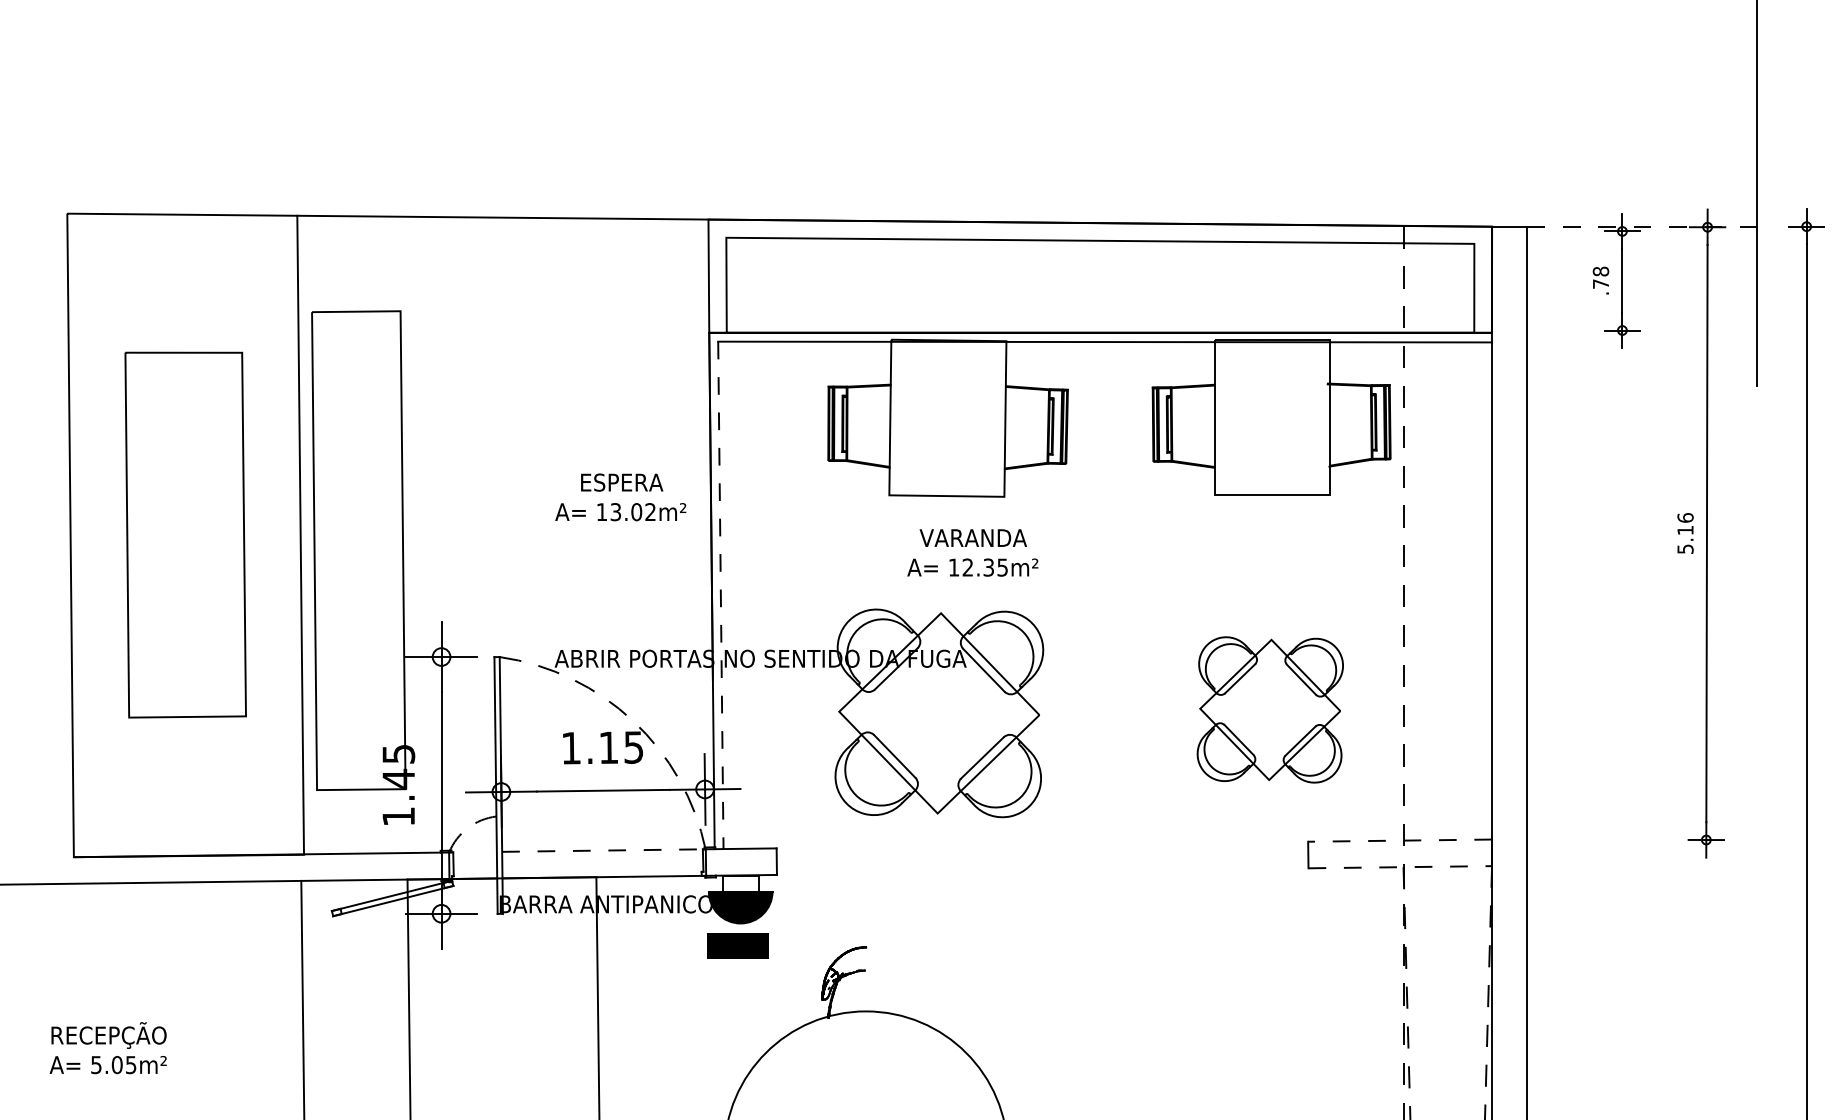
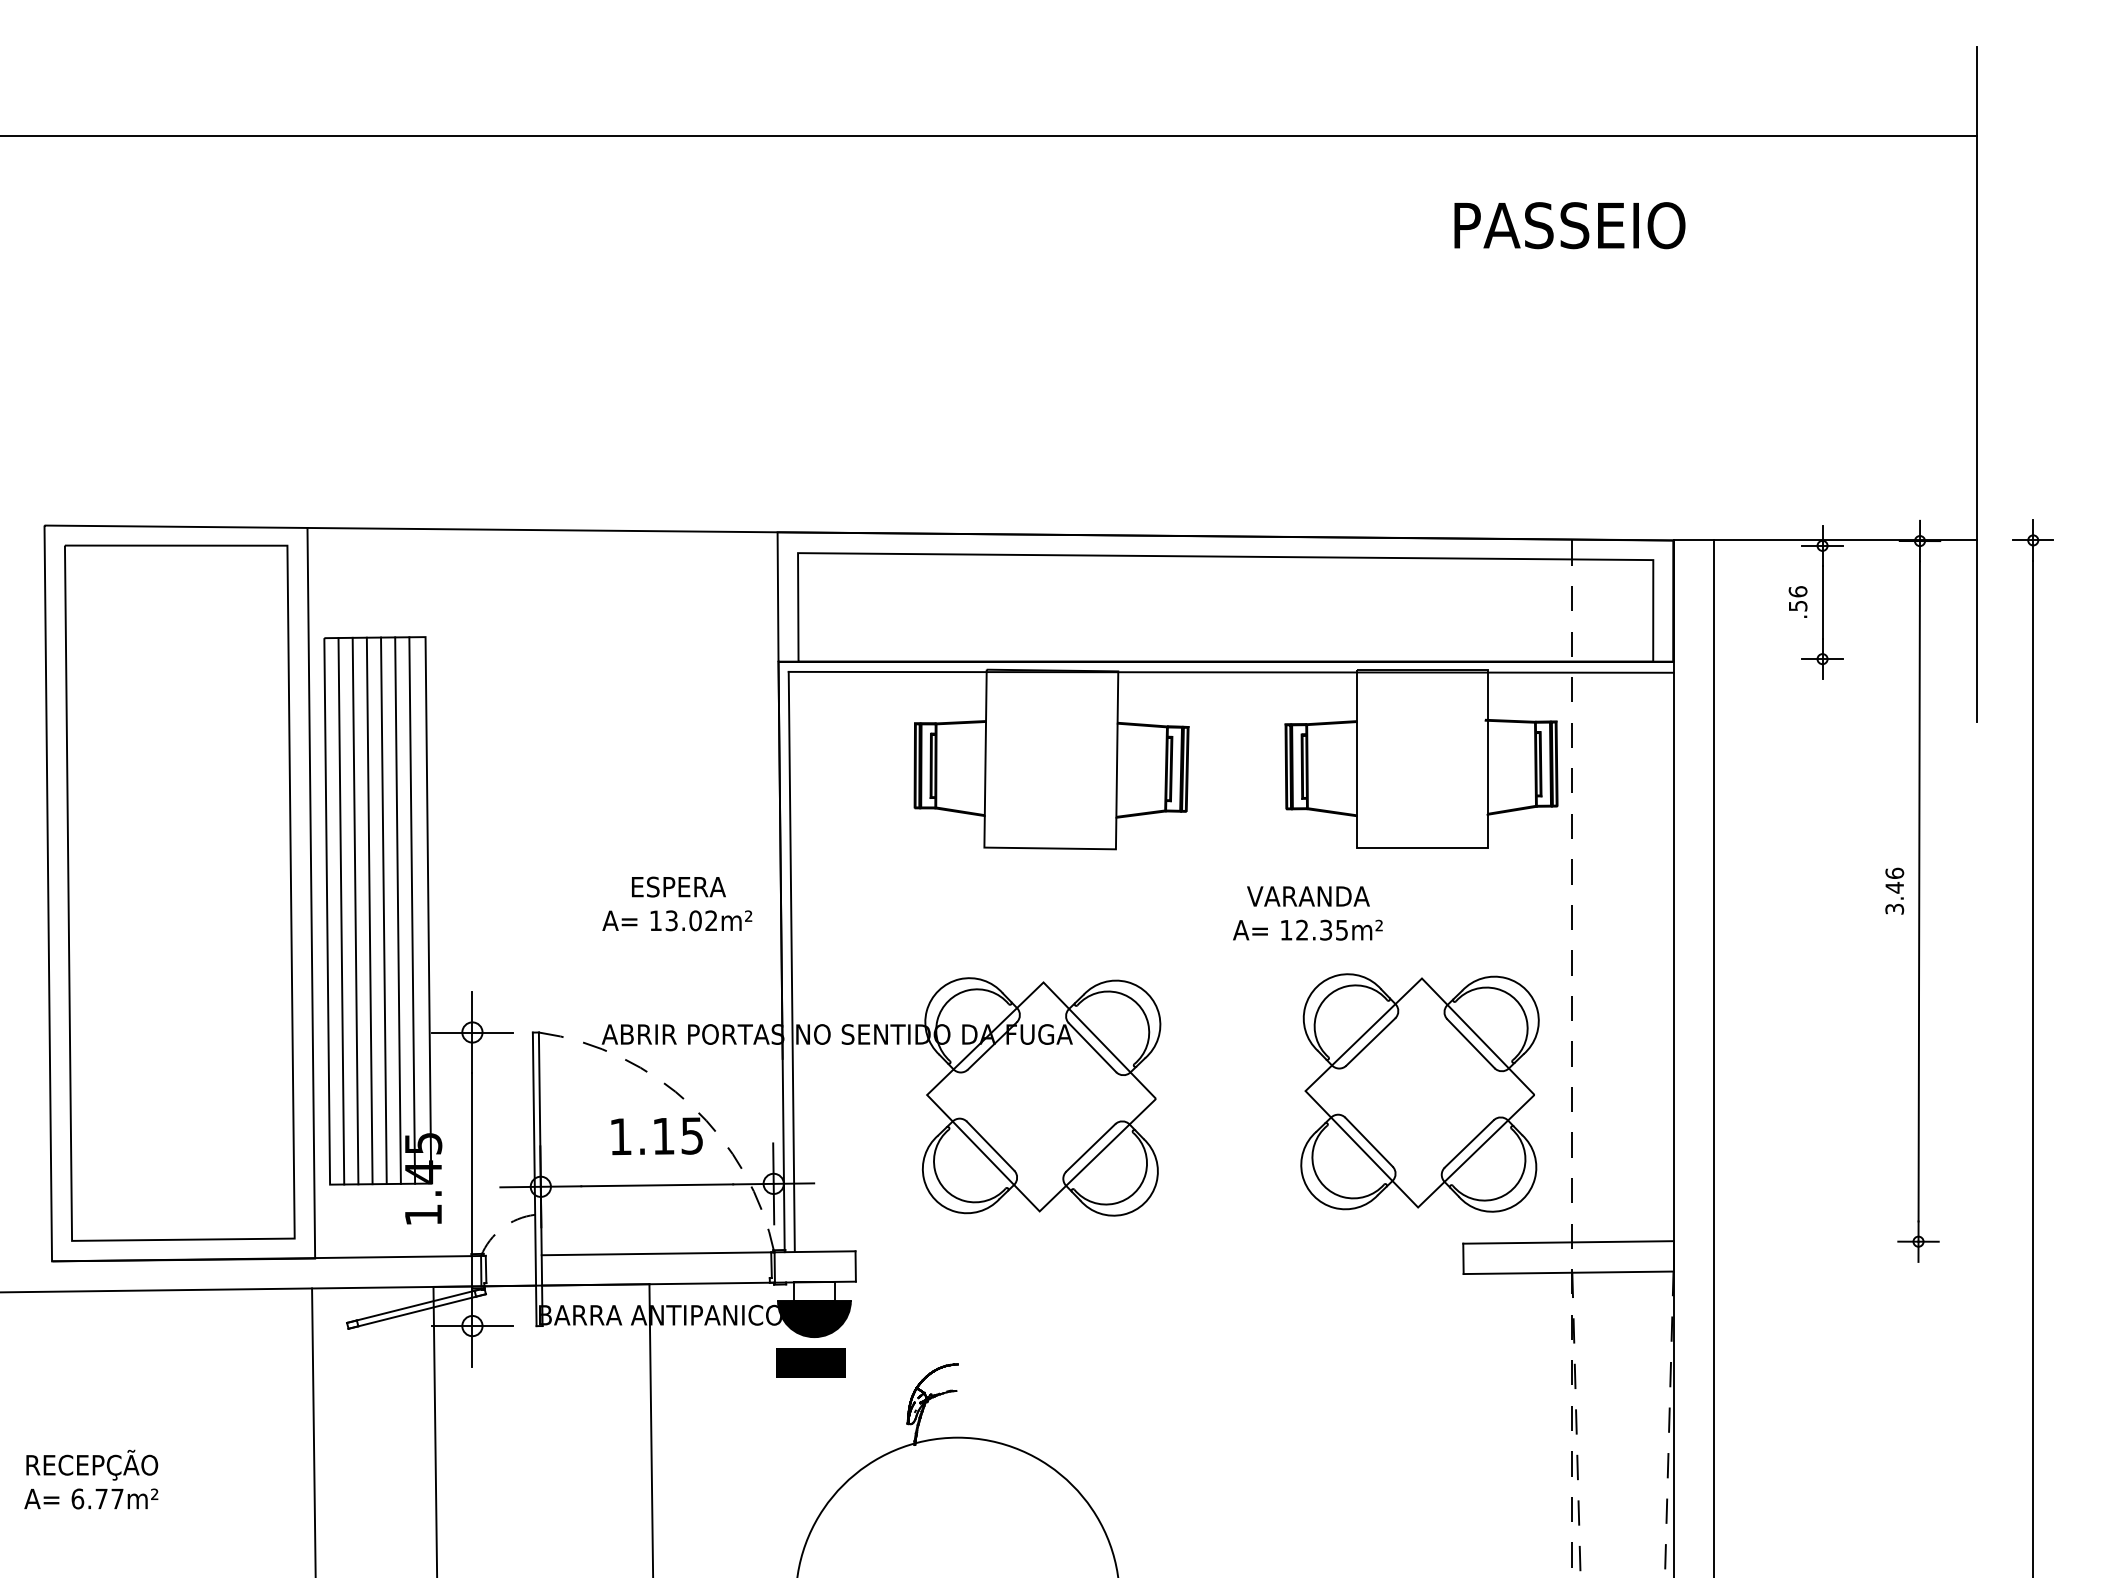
line: (1643, 226) -> (1846, 540), dashed -> solid
text: (1600, 277) -> (1797, 598), .78 -> .56
text: (620, 496) -> (677, 903), moved
part: (185, 534) -> (179, 892), size x1.67
text: (1685, 538) -> (1894, 897), 5.16 -> 3.46
line: (339, 550) -> (355, 910), added
line: (351, 550) -> (369, 910), added
line: (363, 550) -> (383, 910), added
line: (376, 550) -> (397, 910), added
line: (389, 550) -> (412, 910), added
line: (327, 551) -> (341, 911), added
text: (972, 552) -> (1307, 913), moved
line: (720, 595) -> (791, 962), dashed -> solid
part: (1269, 709) -> (1419, 1092), size x1.43
line: (1399, 840) -> (1567, 1242), dashed -> solid
line: (604, 850) -> (658, 1253), dashed -> solid
line: (1400, 866) -> (1568, 1272), dashed -> solid
text: (113, 1064) -> (97, 1498), 5.05m² -> 6.77m²

